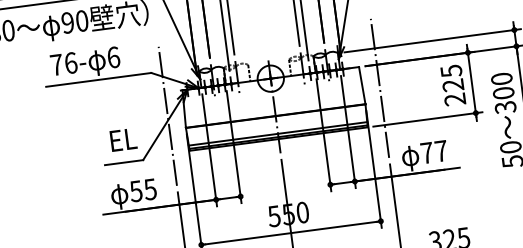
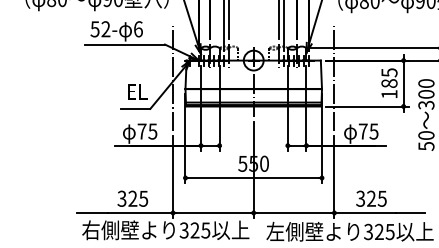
text: (63, 64) -> (100, 29), 76- -> 52-
text: (454, 91) -> (389, 88), 225 -> 185
text: (440, 151) -> (373, 131), 77 -> 75
text: (135, 191) -> (141, 131), 55 -> 75

